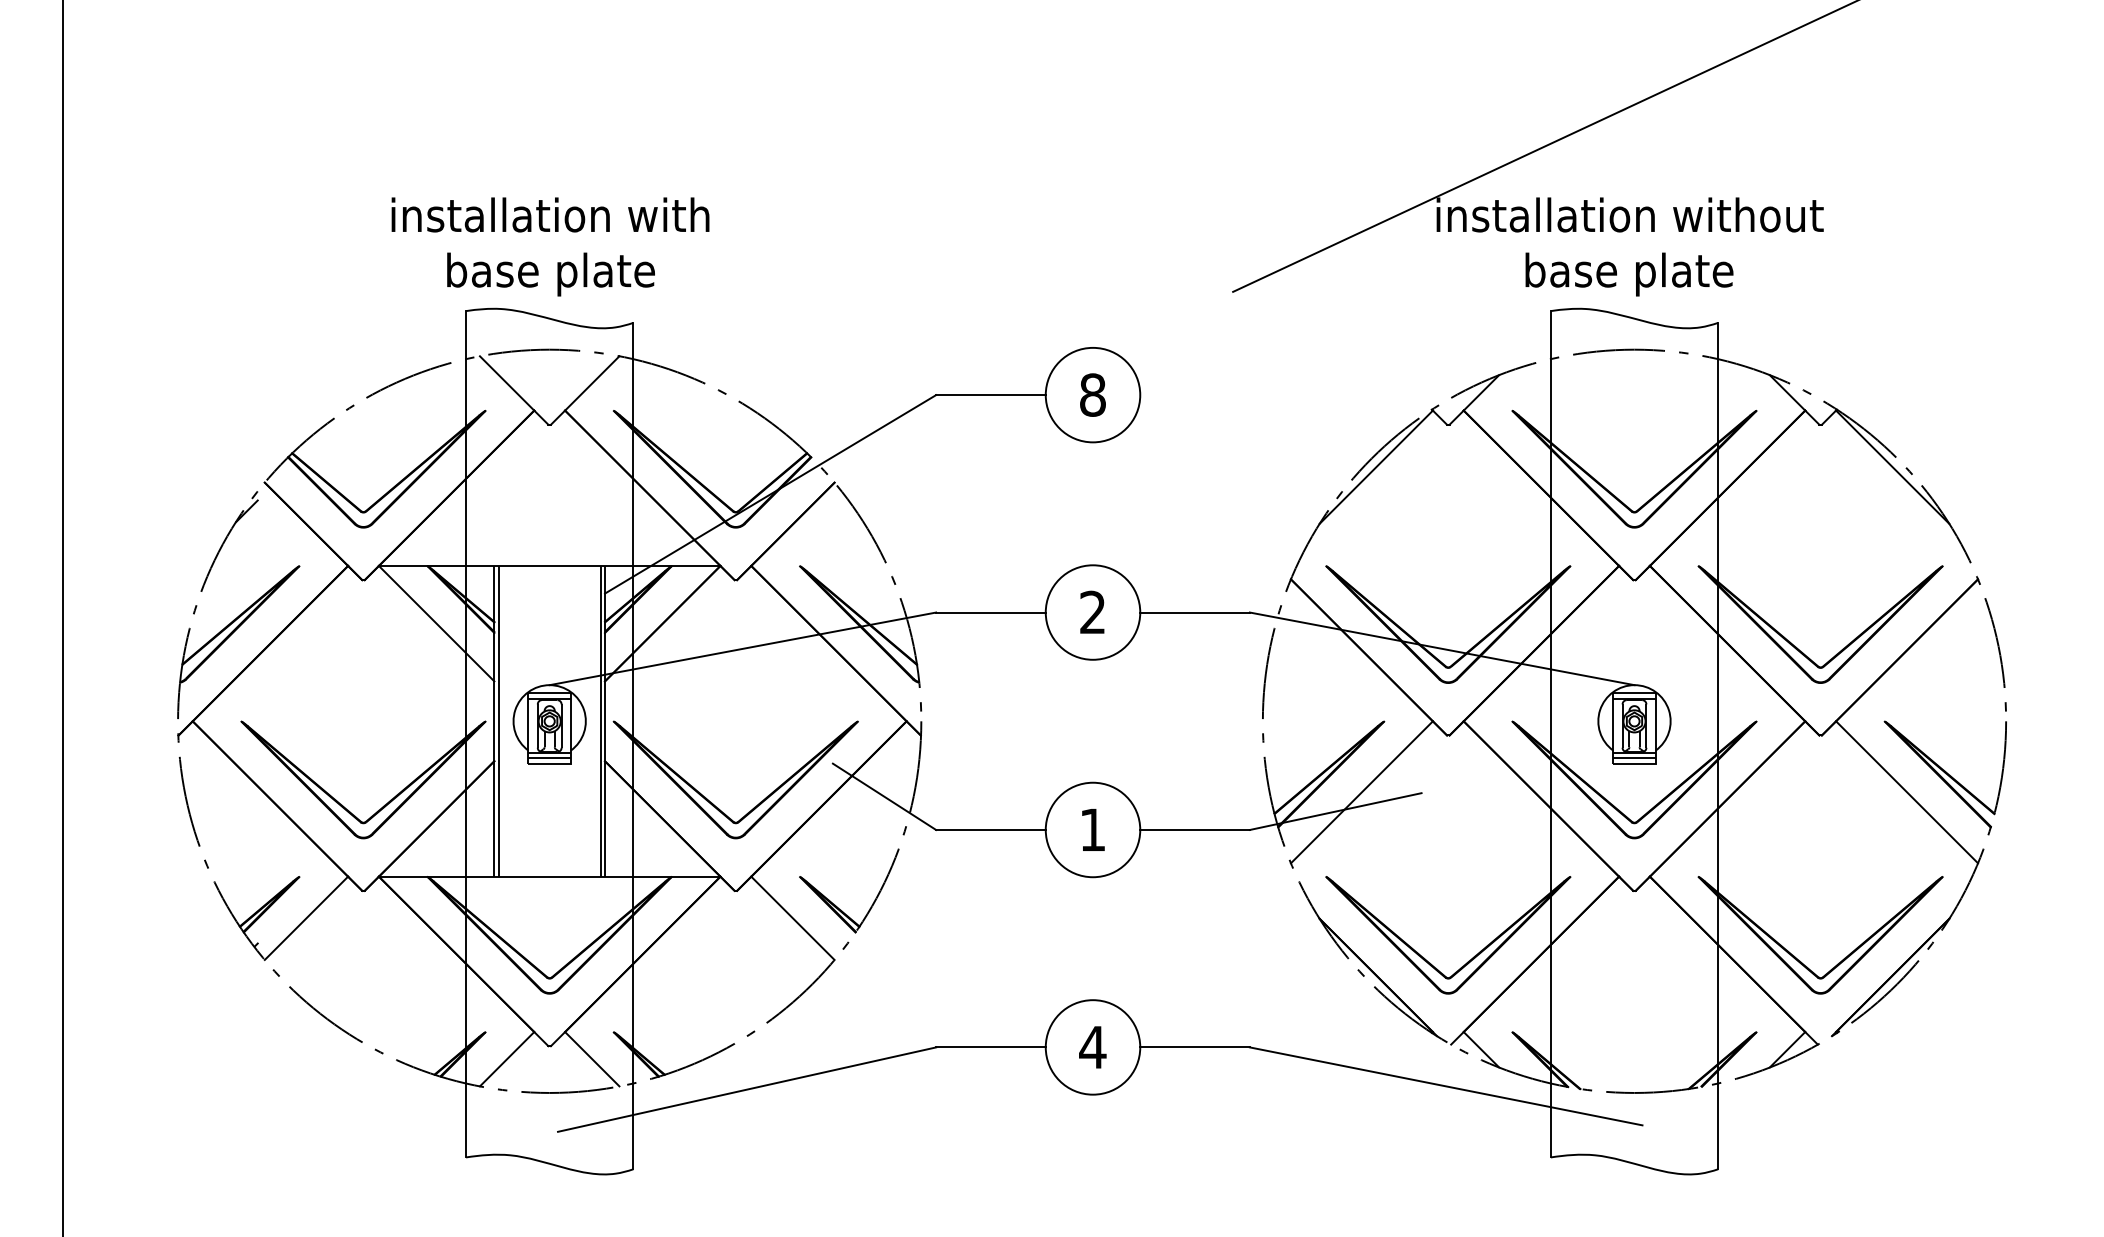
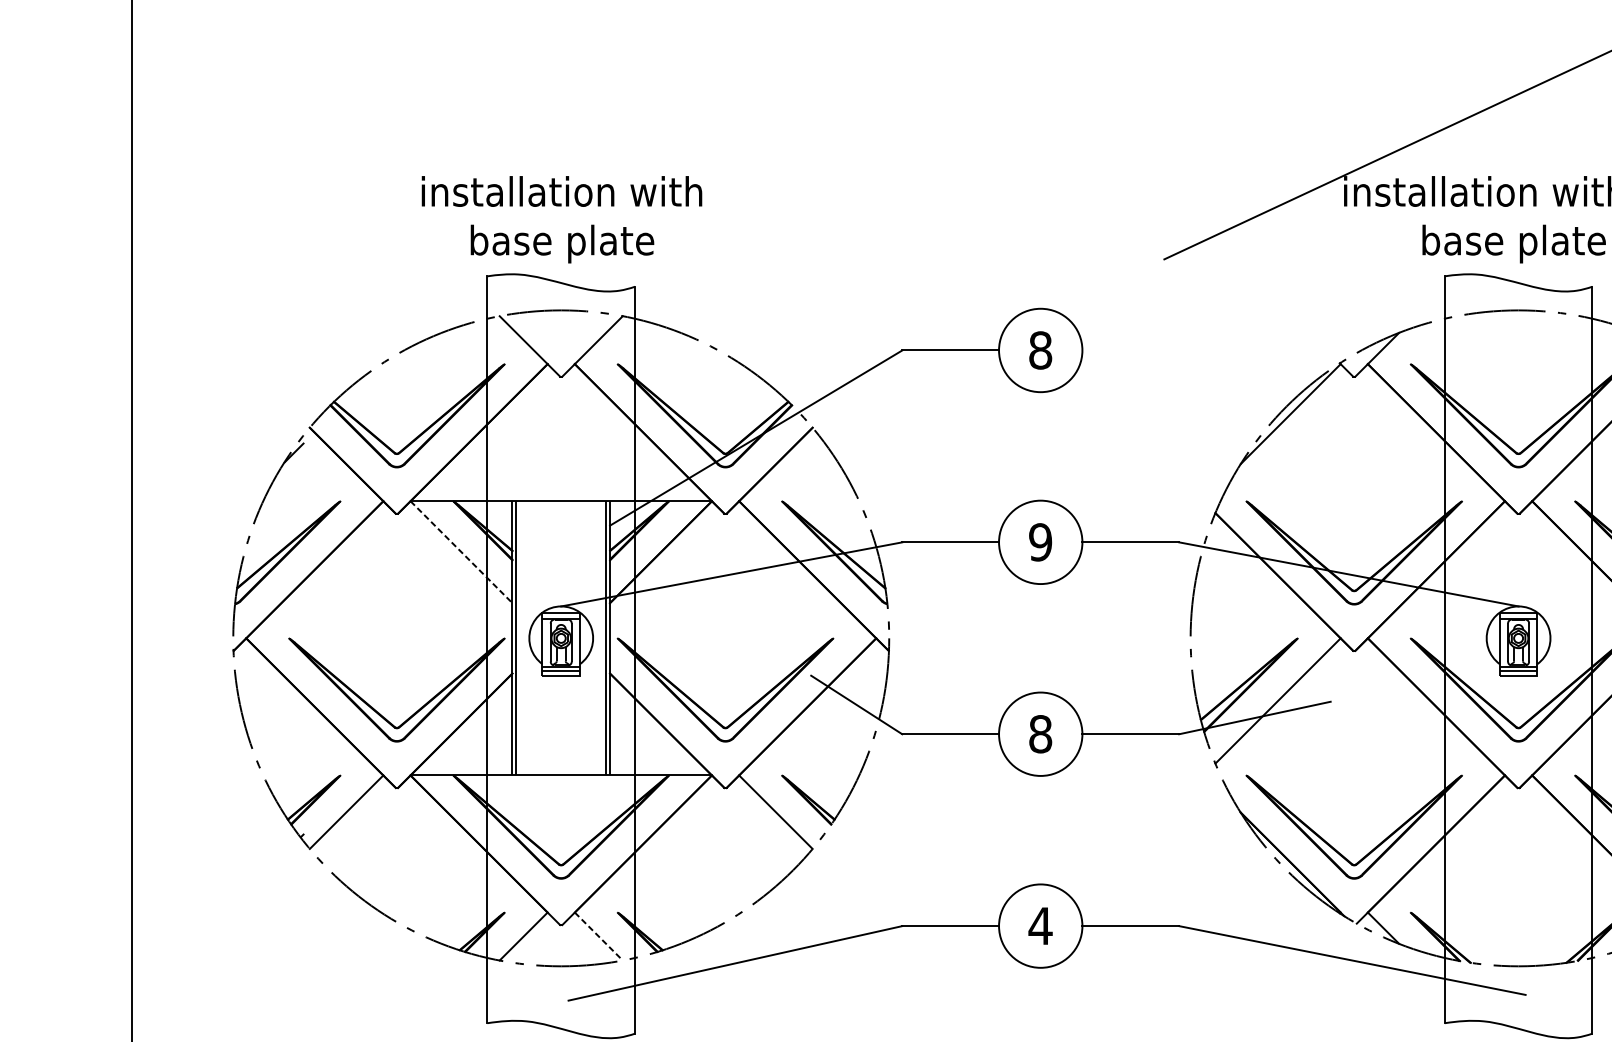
text: (1092, 612) -> (1040, 542), 2 -> 9
line: (436, 623) -> (461, 552), solid -> dashed
text: (1092, 829) -> (1040, 733), 1 -> 8
line: (592, 1059) -> (599, 936), solid -> dashed

